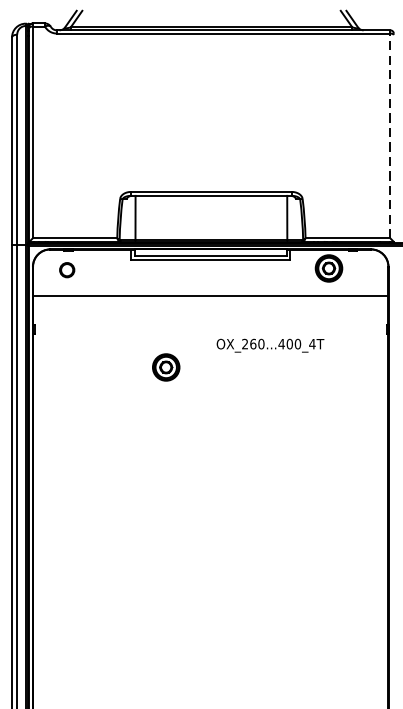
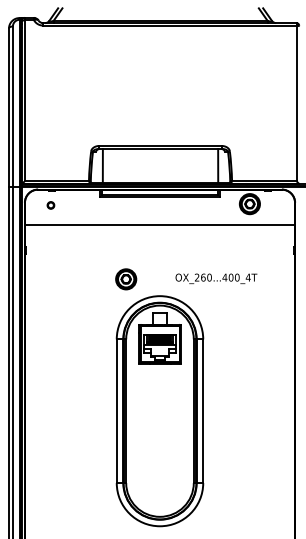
line: (390, 133) -> (296, 101), dashed -> solid
part: (66, 270) -> (50, 205), size x0.62
text: (270, 345) -> (216, 278), moved
part: (210, 541) -> (159, 411), added

